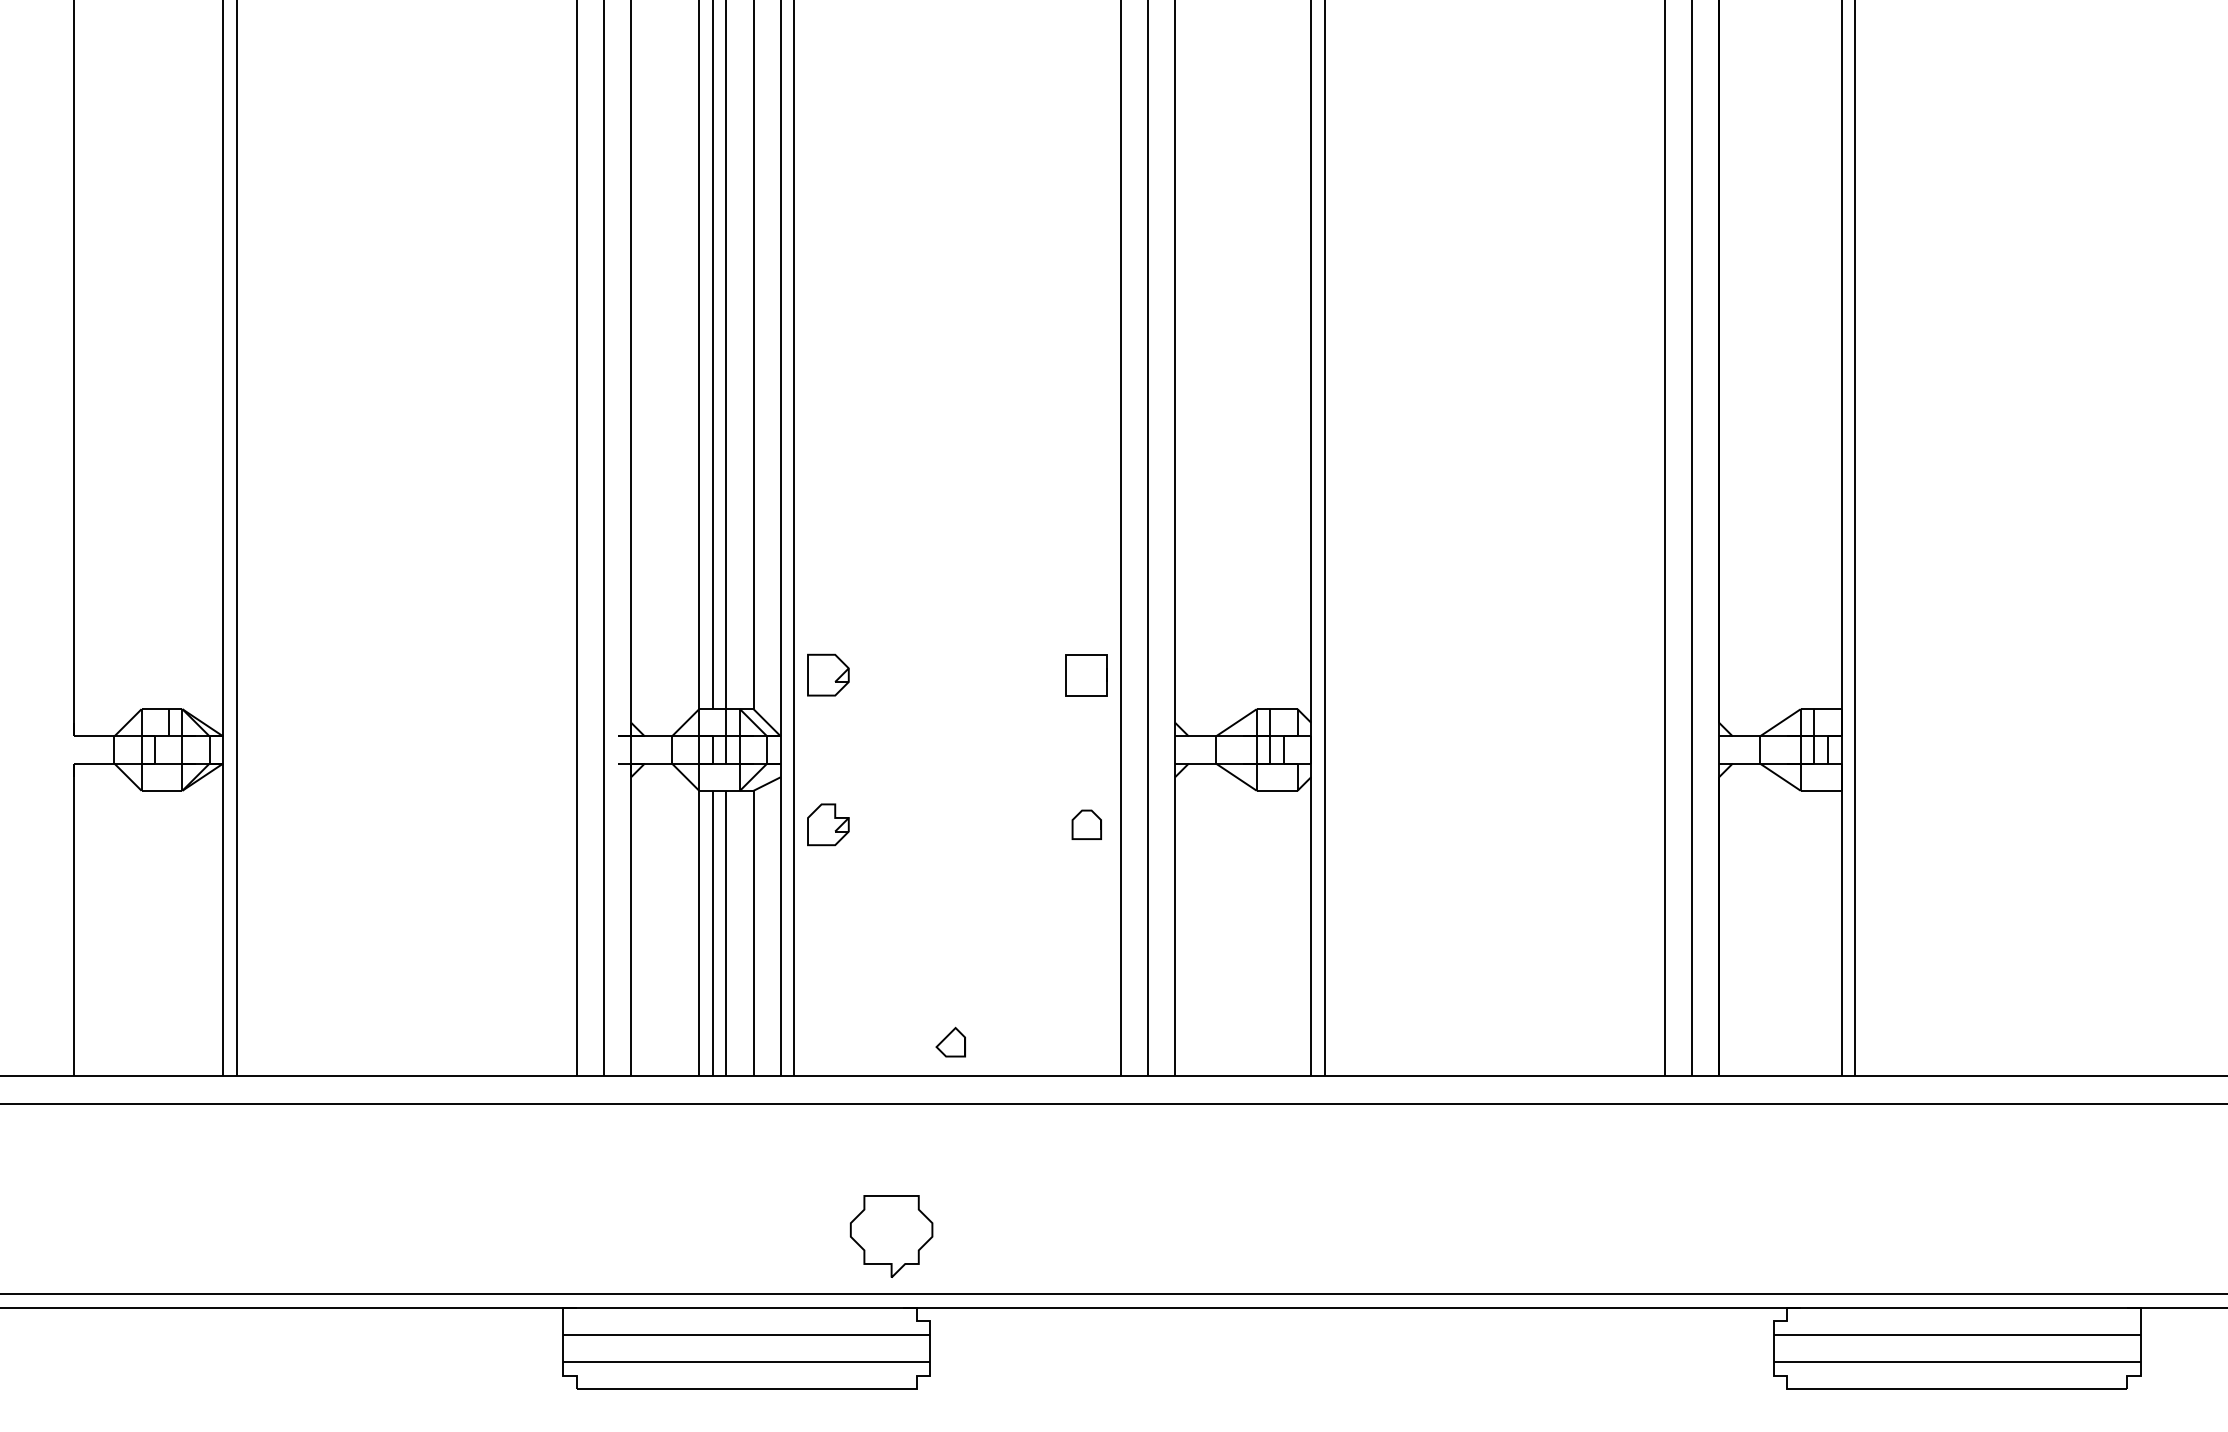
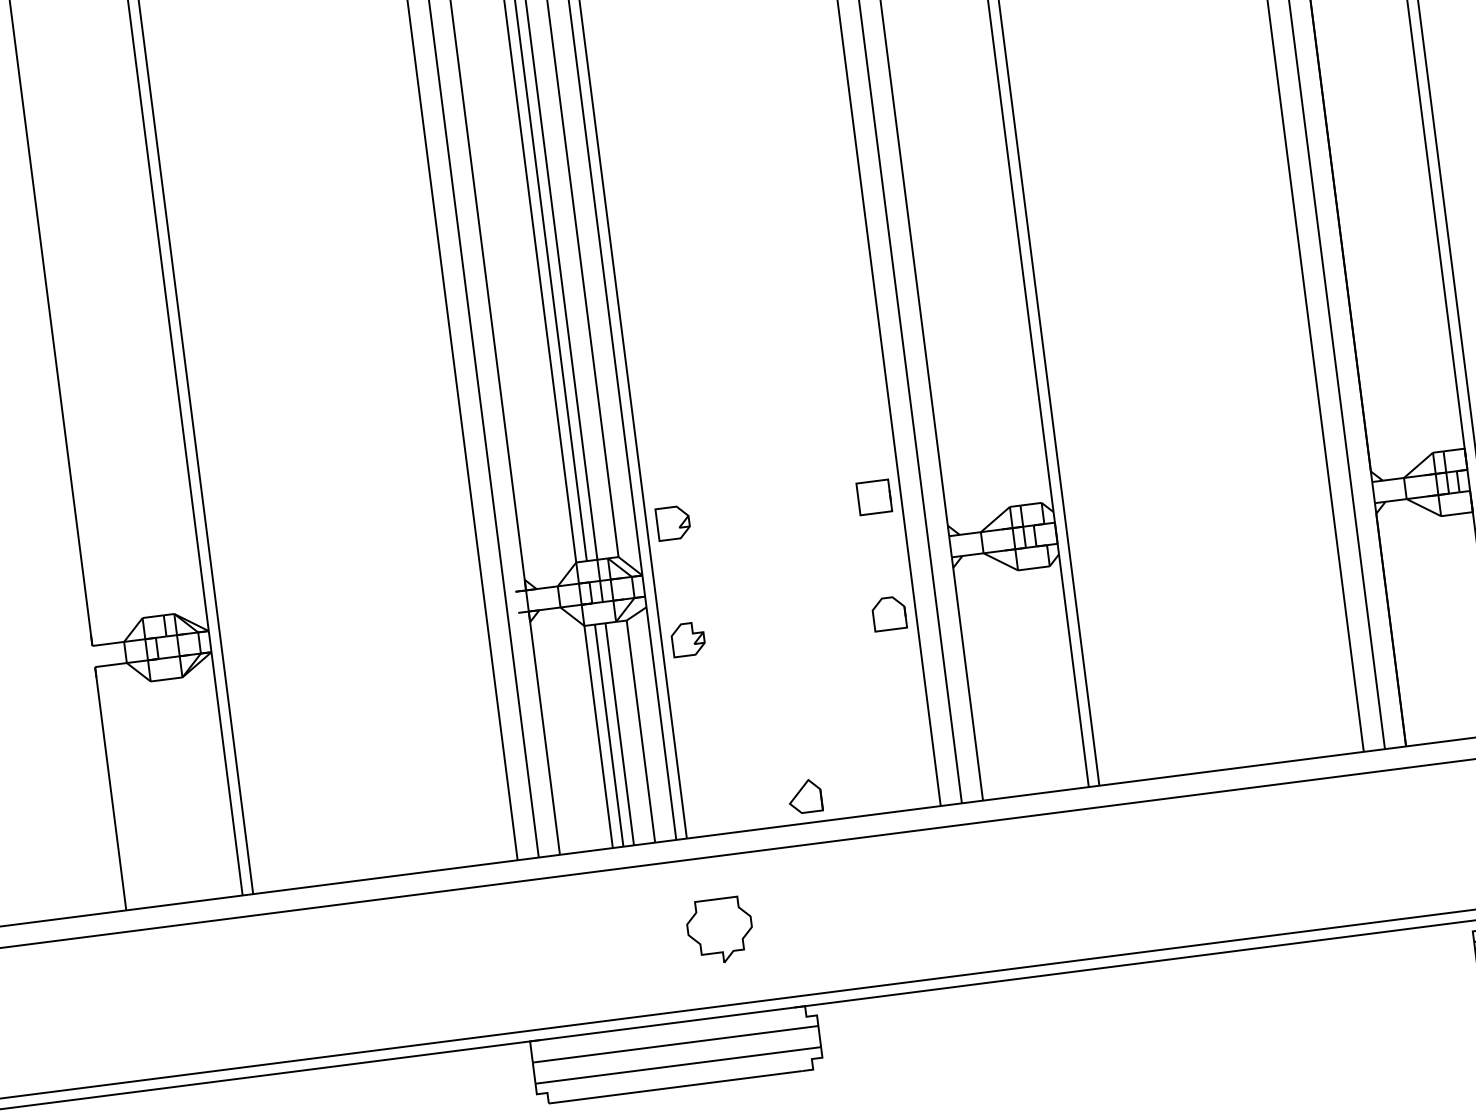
part: (1086, 824) -> (888, 613), size x1.43
part: (950, 1041) -> (804, 795), size x1.43
part: (891, 1236) -> (720, 930), moved

